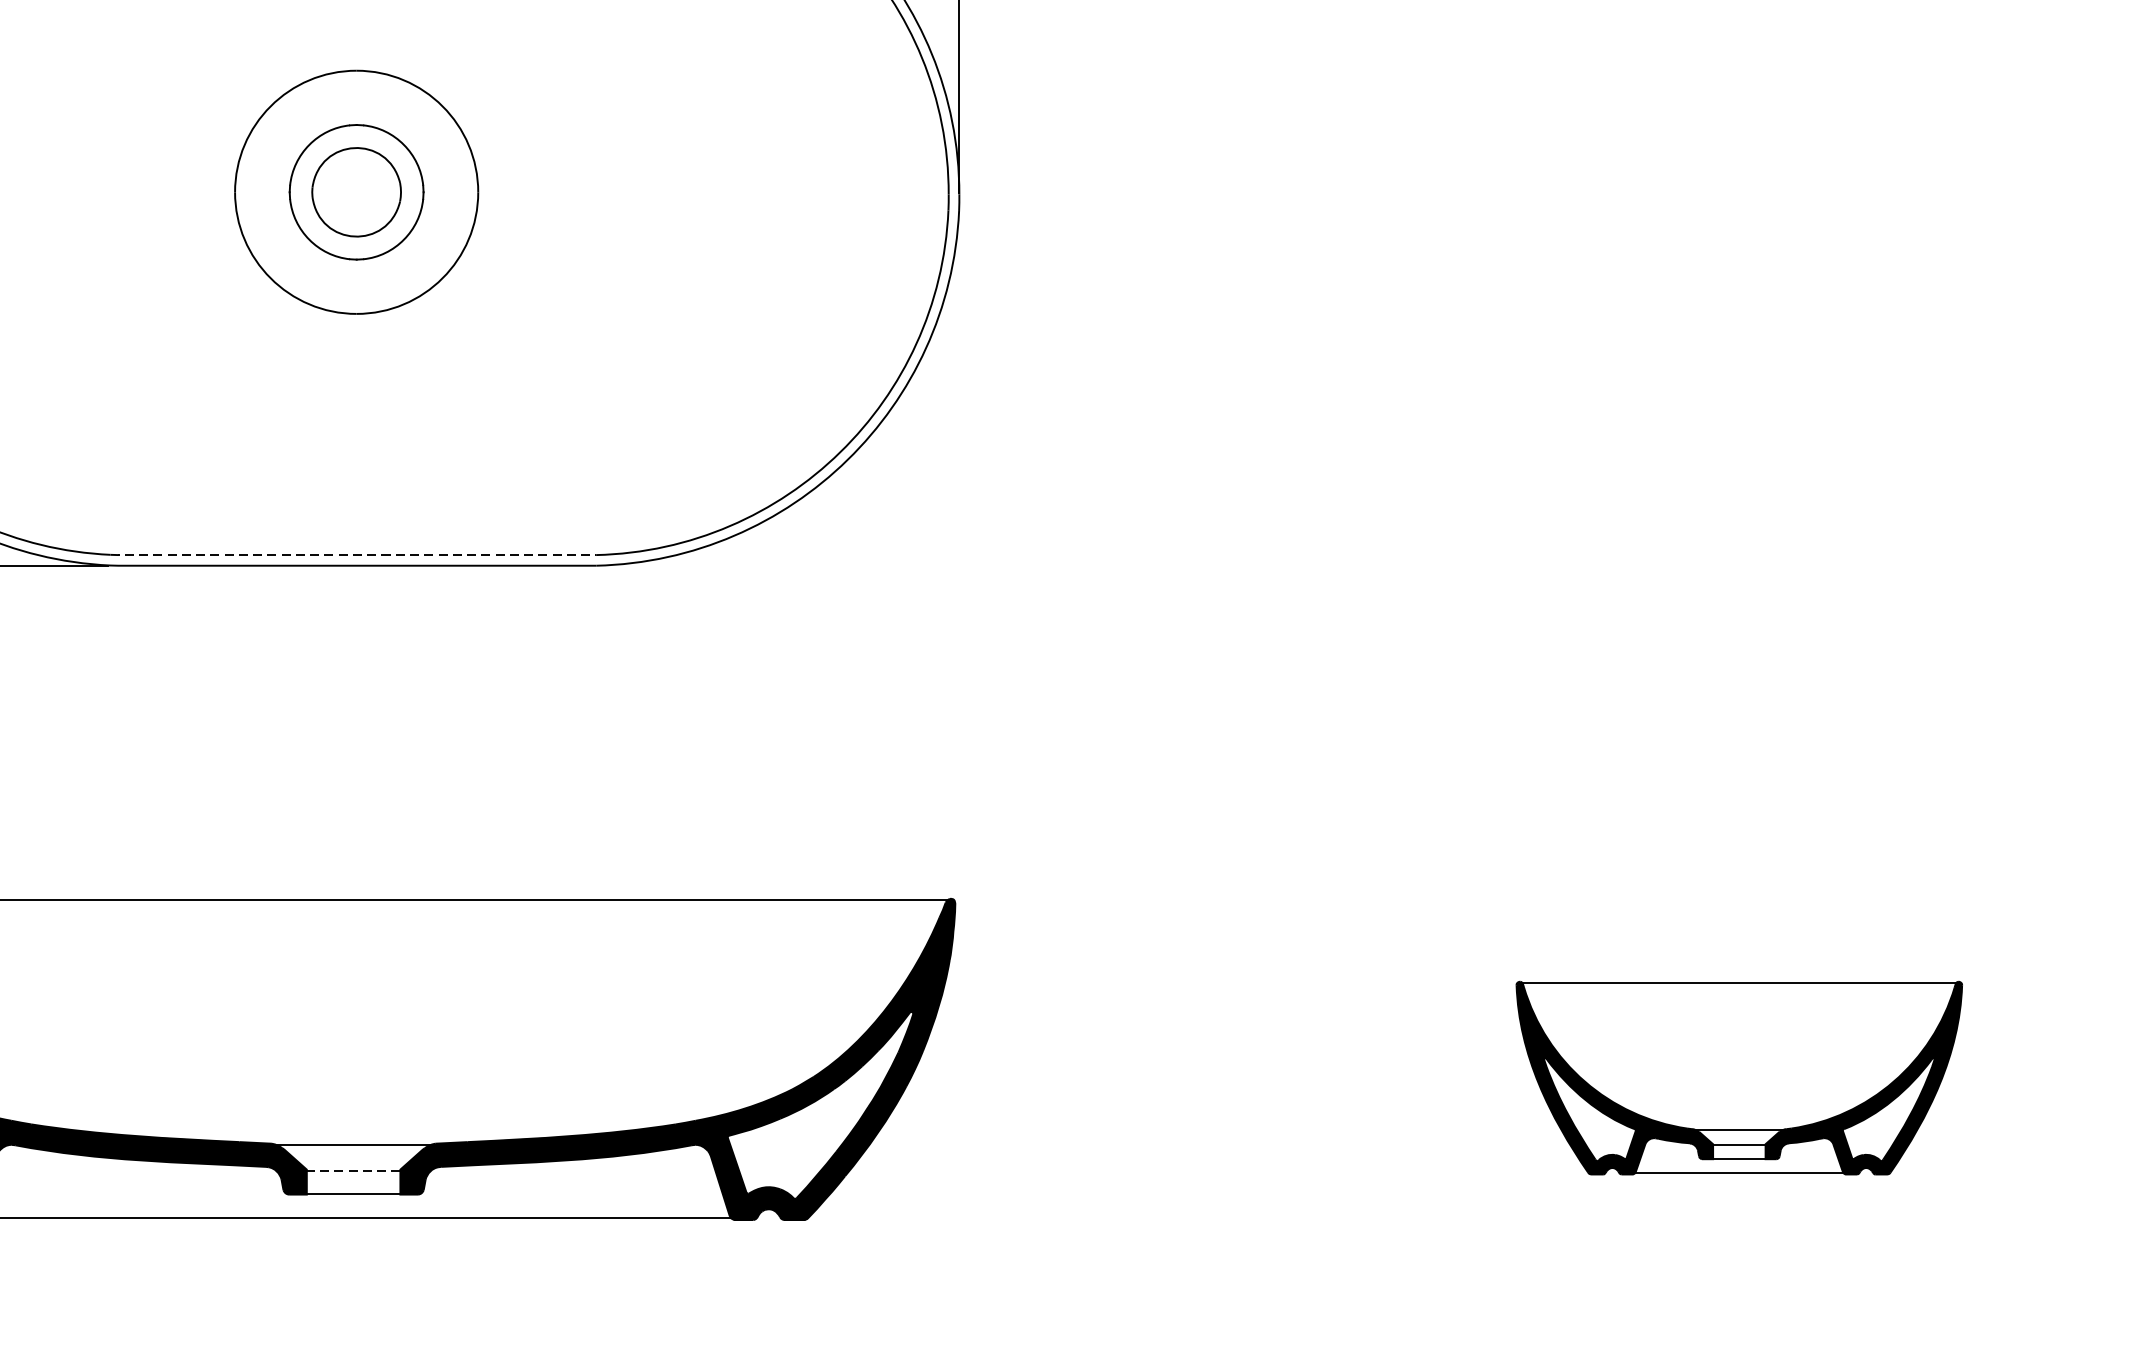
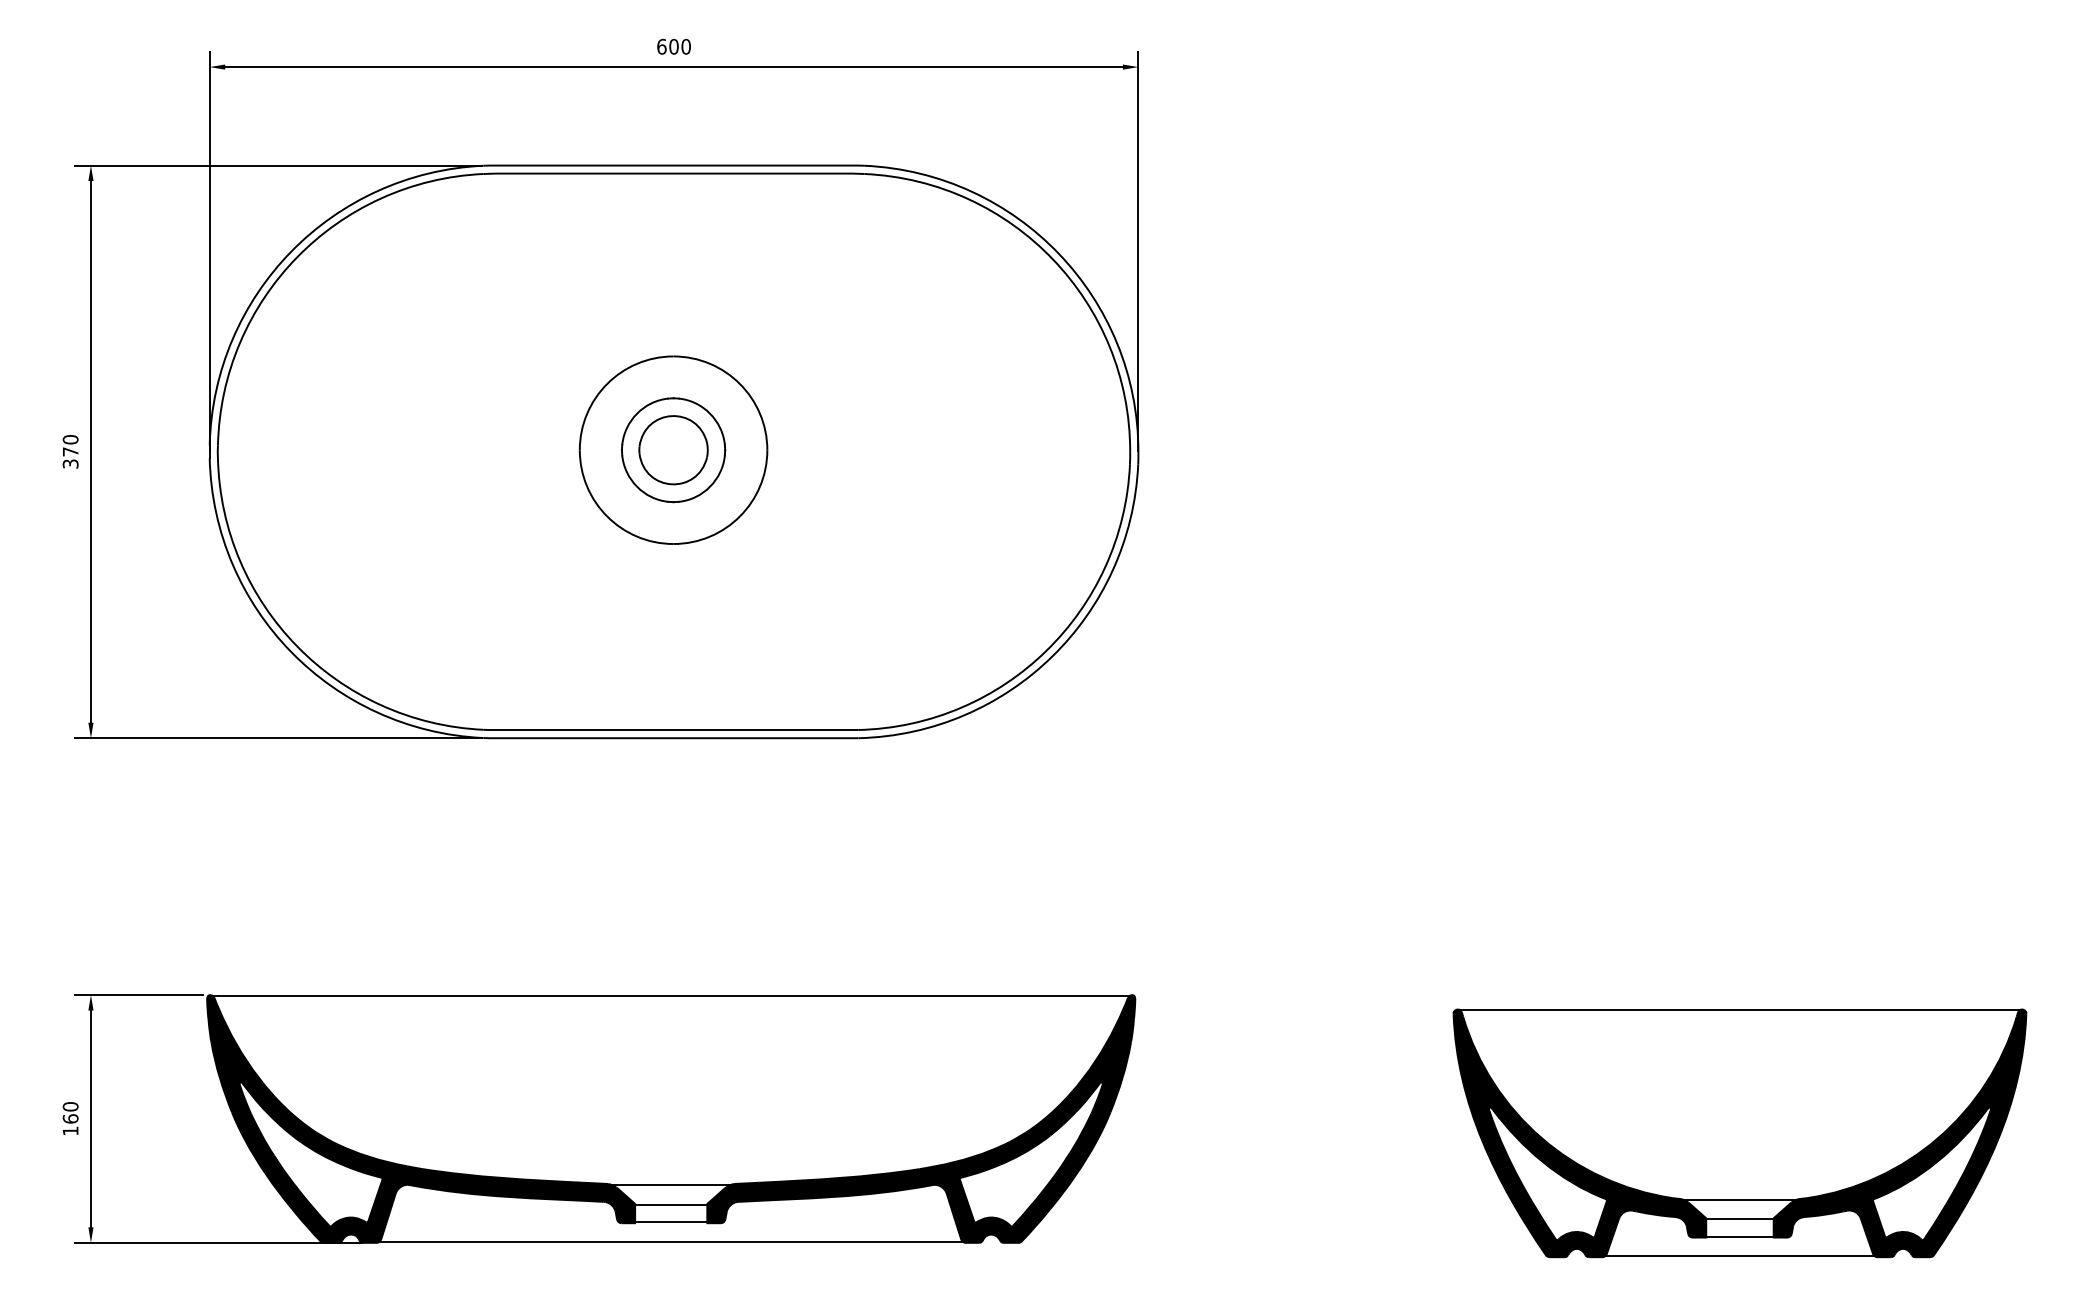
line: (352, 555) -> (670, 730), dashed -> solid
part: (1738, 1078) -> (1739, 1133), size x1.67
line: (352, 1170) -> (670, 1204), dashed -> solid

